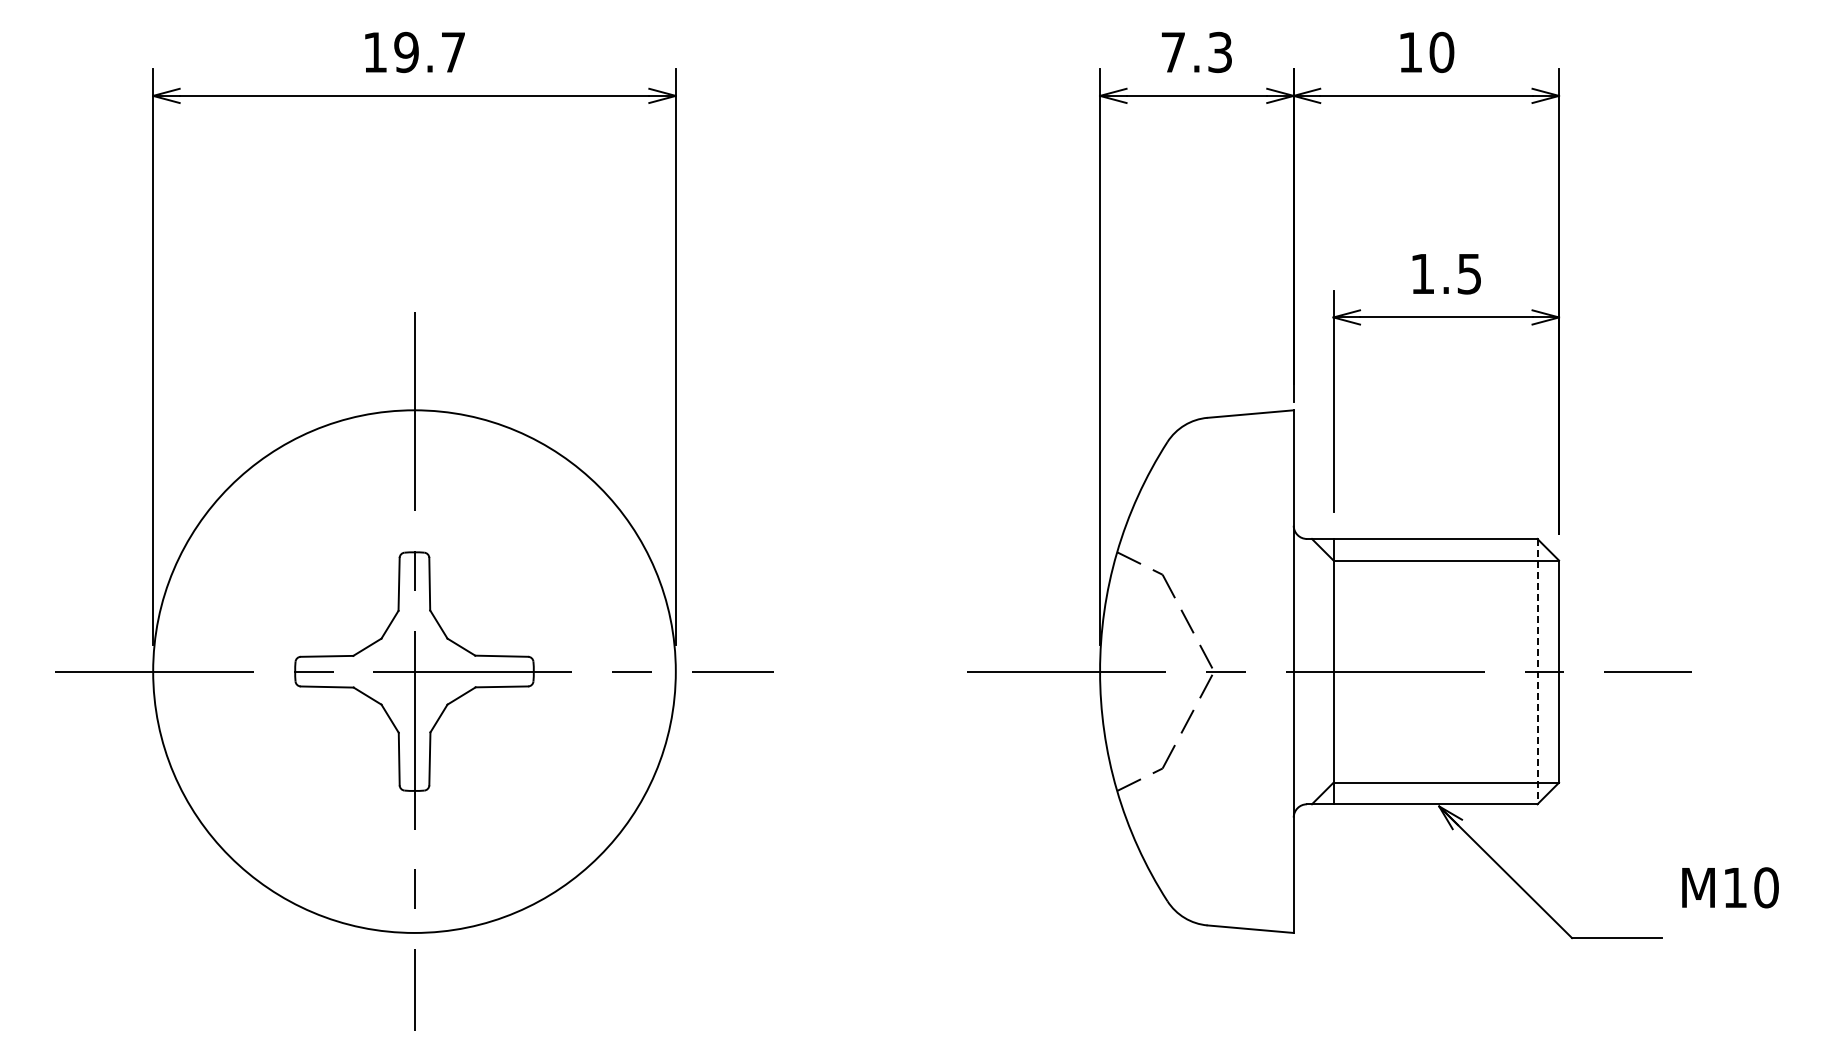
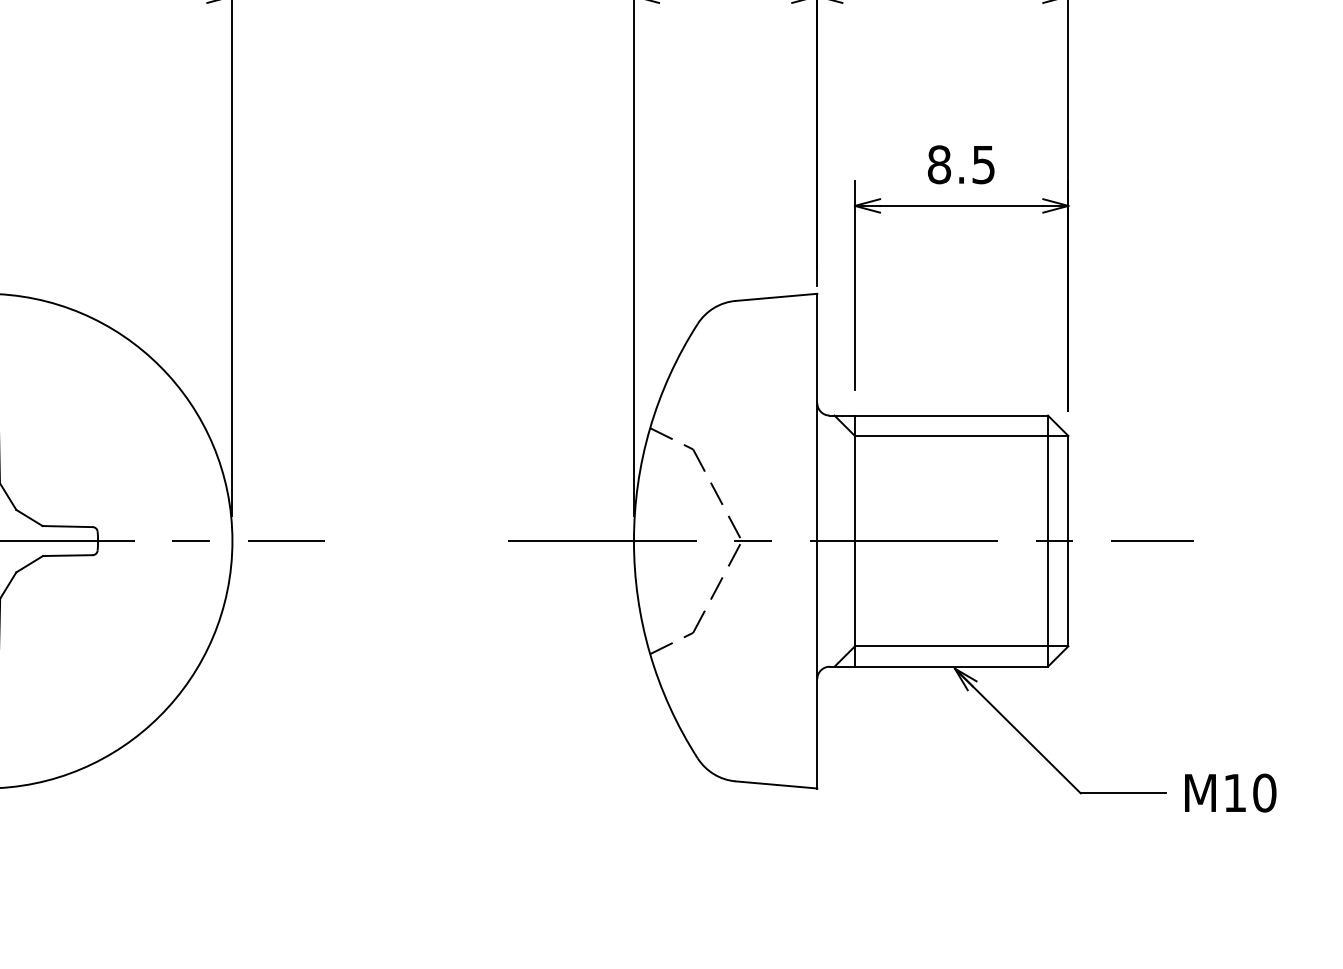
text: (1422, 273) -> (939, 164), 1.5 -> 8.5
line: (1537, 671) -> (1048, 541), dashed -> solid
text: (1730, 887) -> (1230, 792), moved

